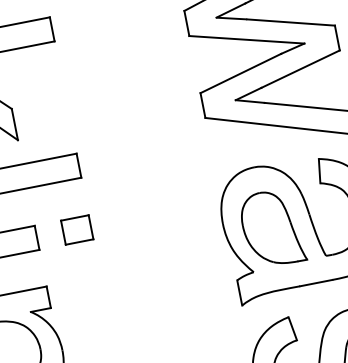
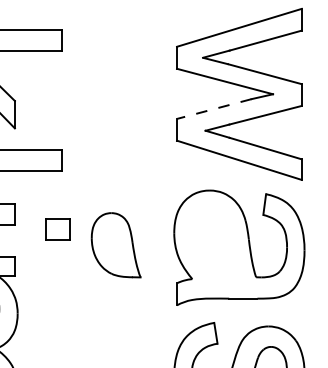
line: (241, 74) -> (214, 109), solid -> dashed
part: (271, 228) -> (115, 245), moved
part: (76, 230) -> (57, 229), moved

